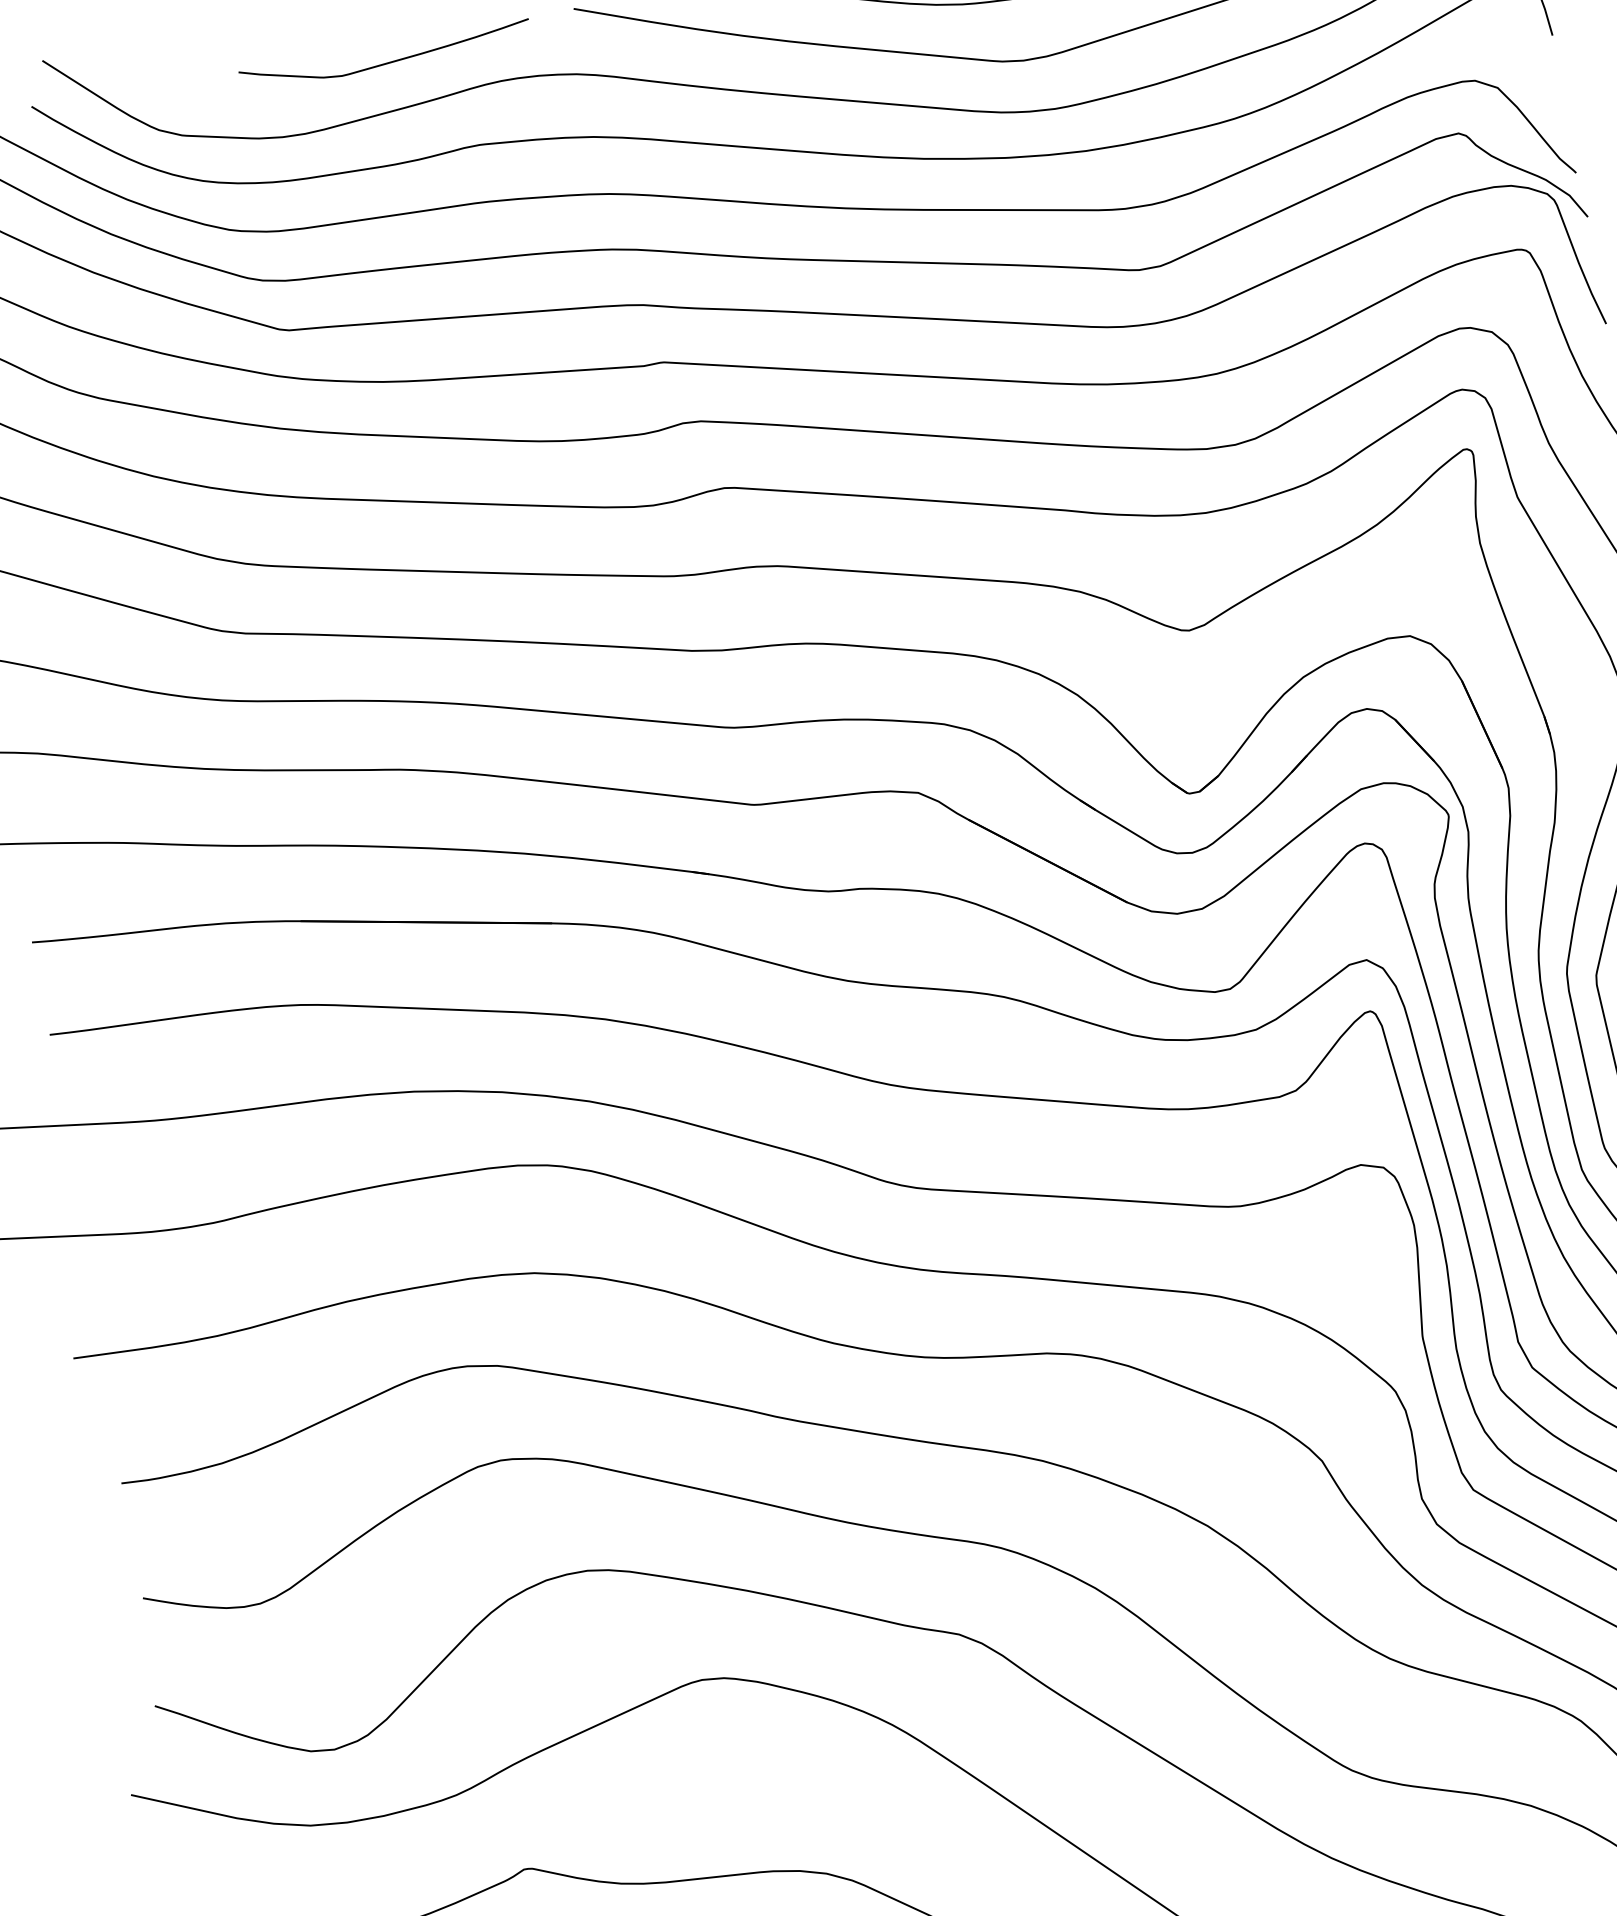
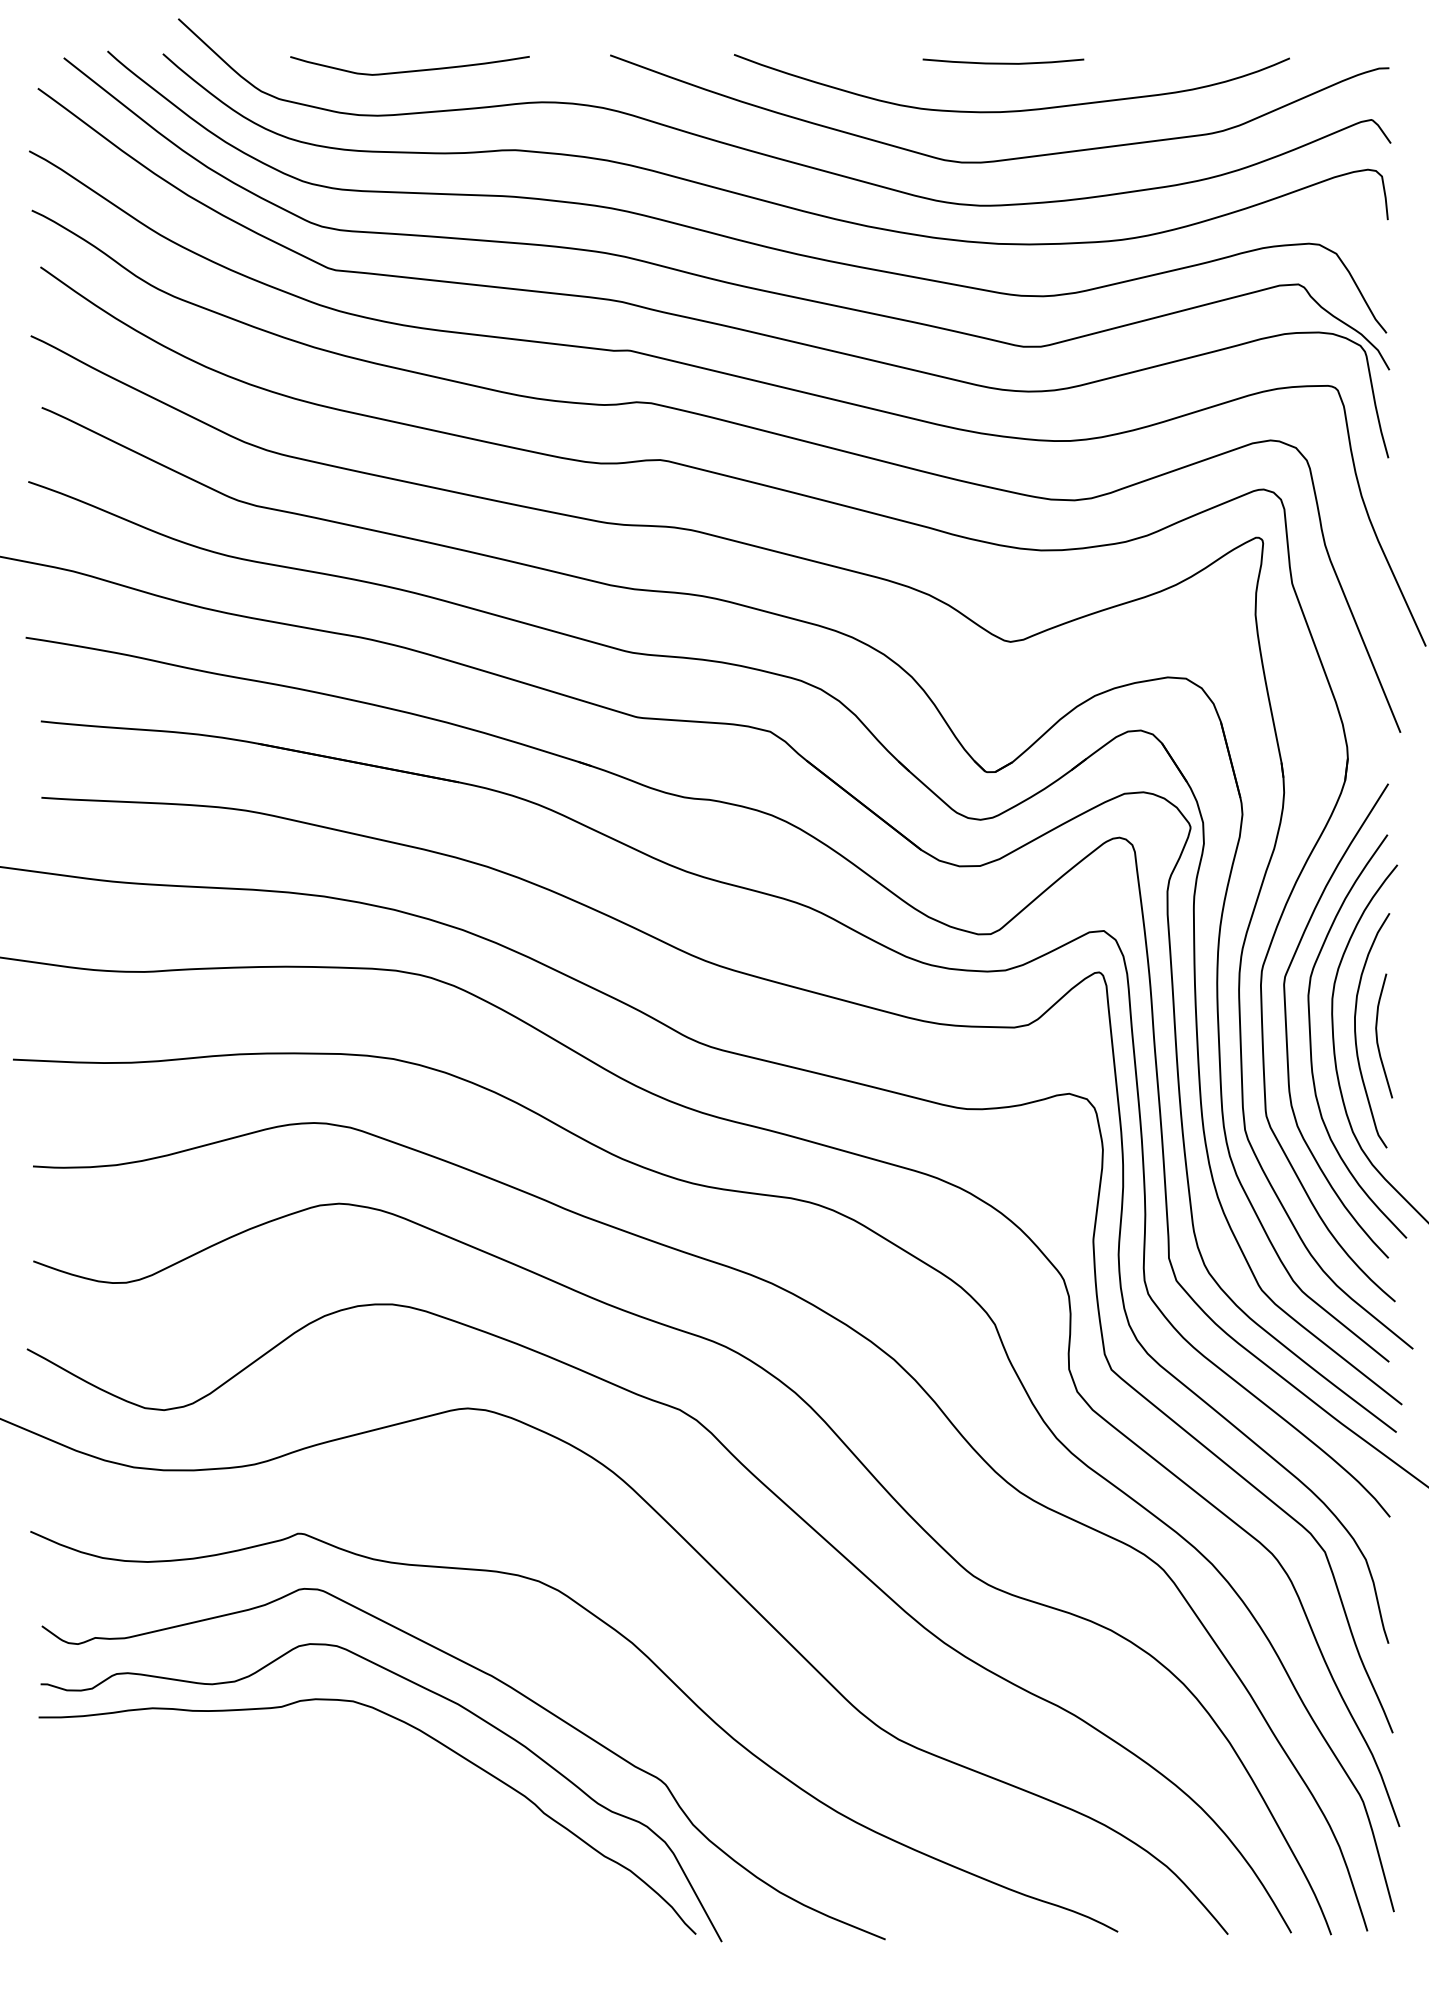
curve: (386, 62) -> (409, 70), moved

